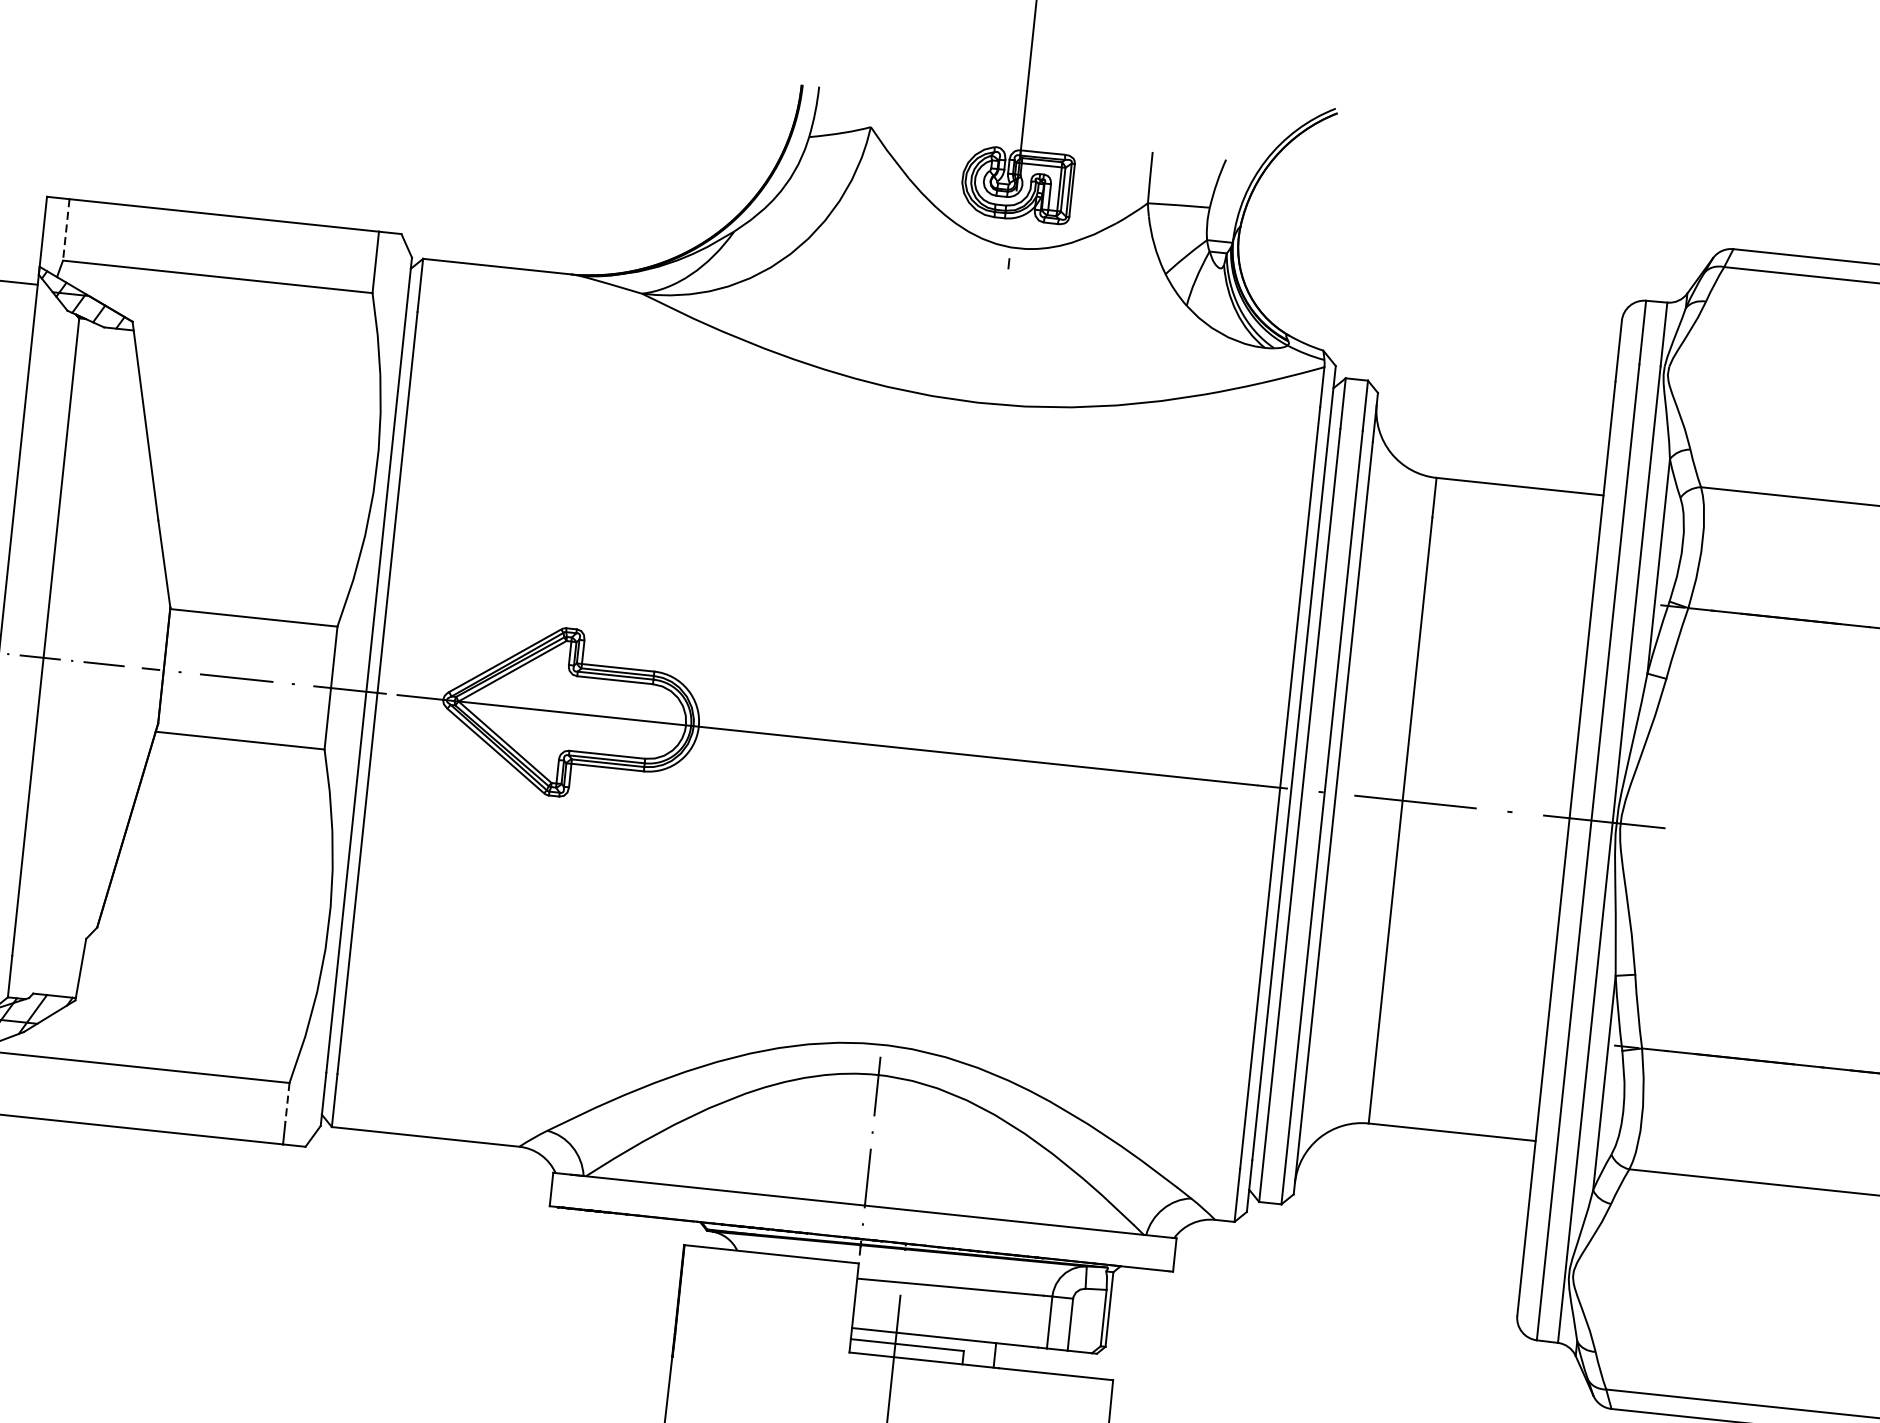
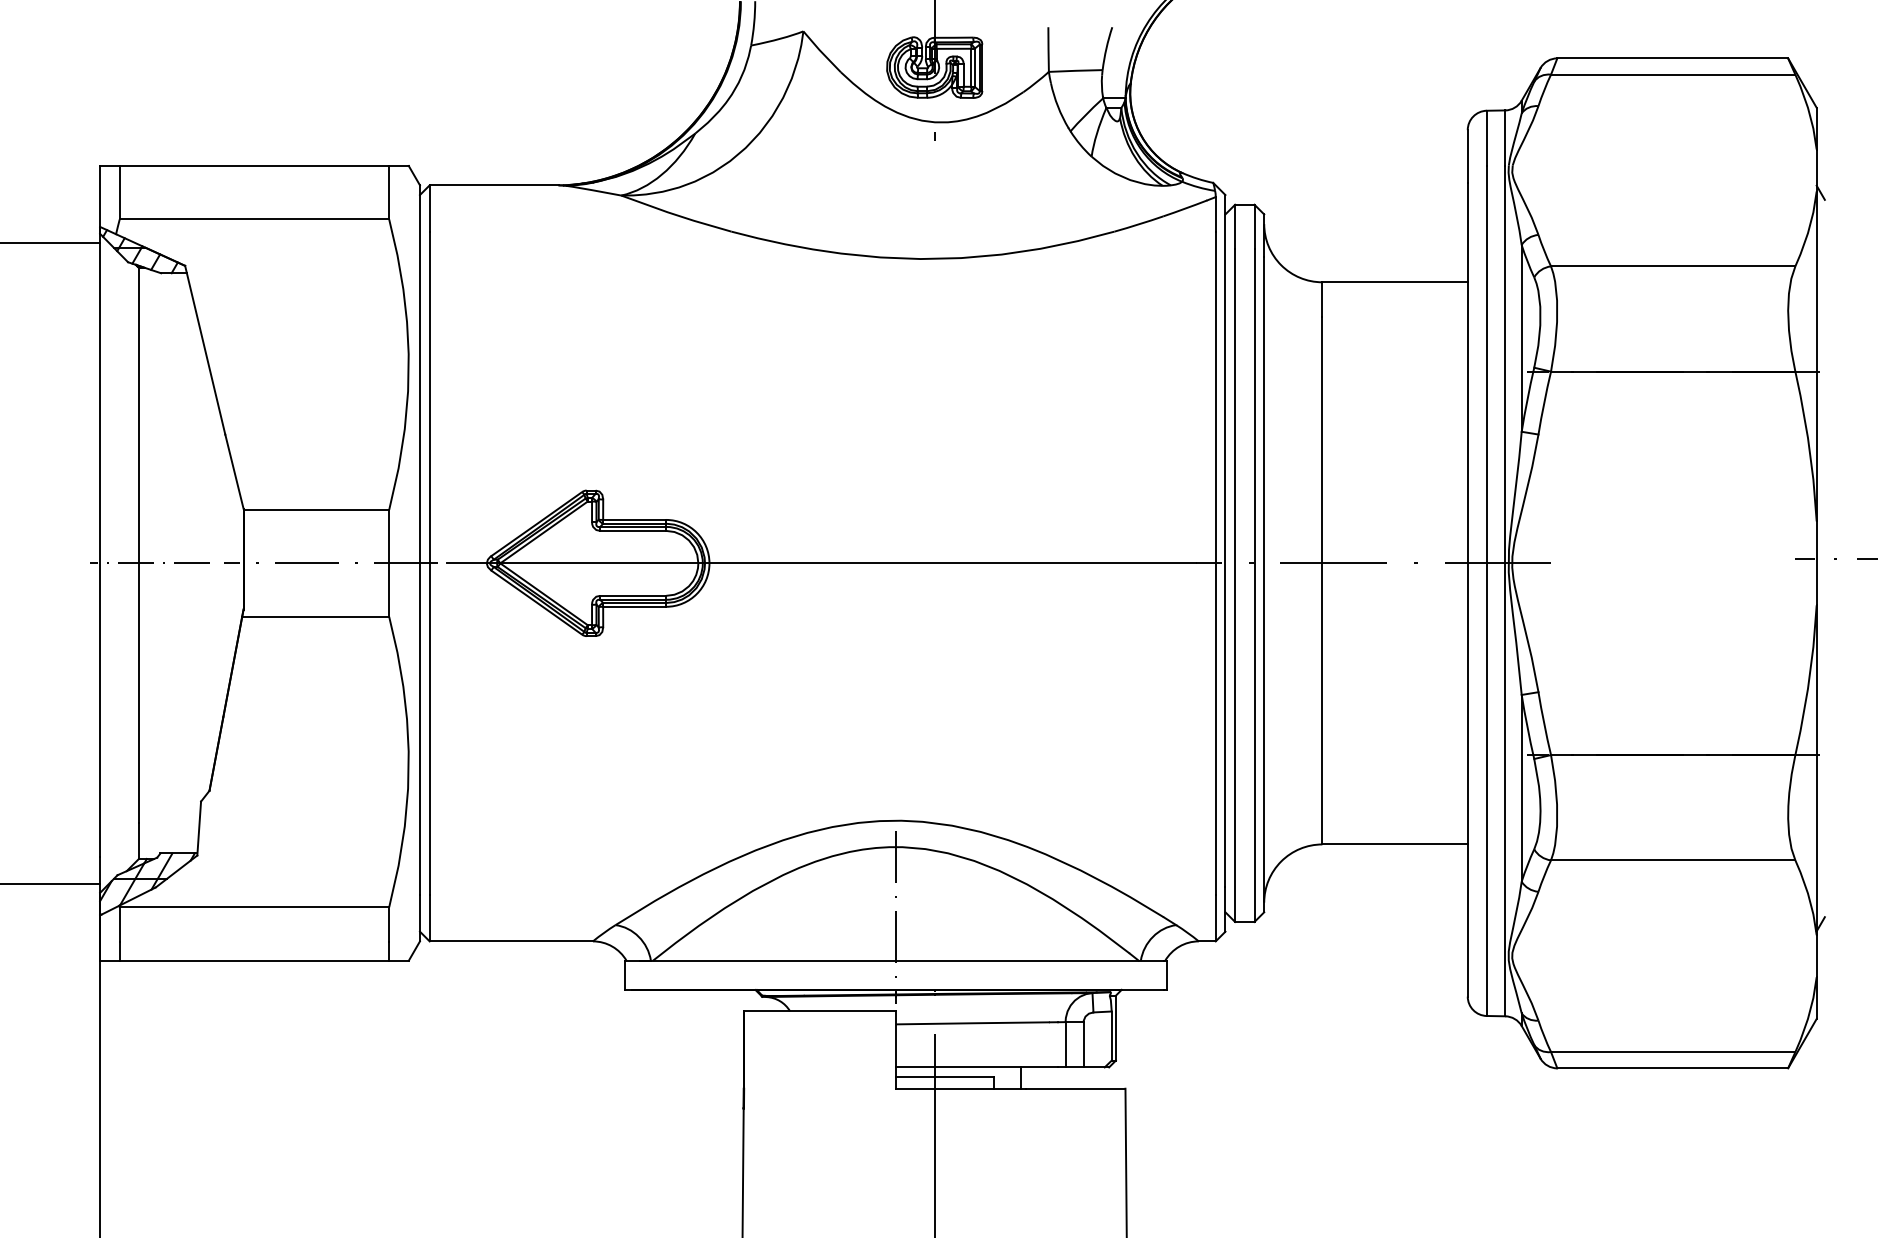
line: (66, 229) -> (119, 192), dashed -> solid
line: (287, 1103) -> (389, 925), dashed -> solid

